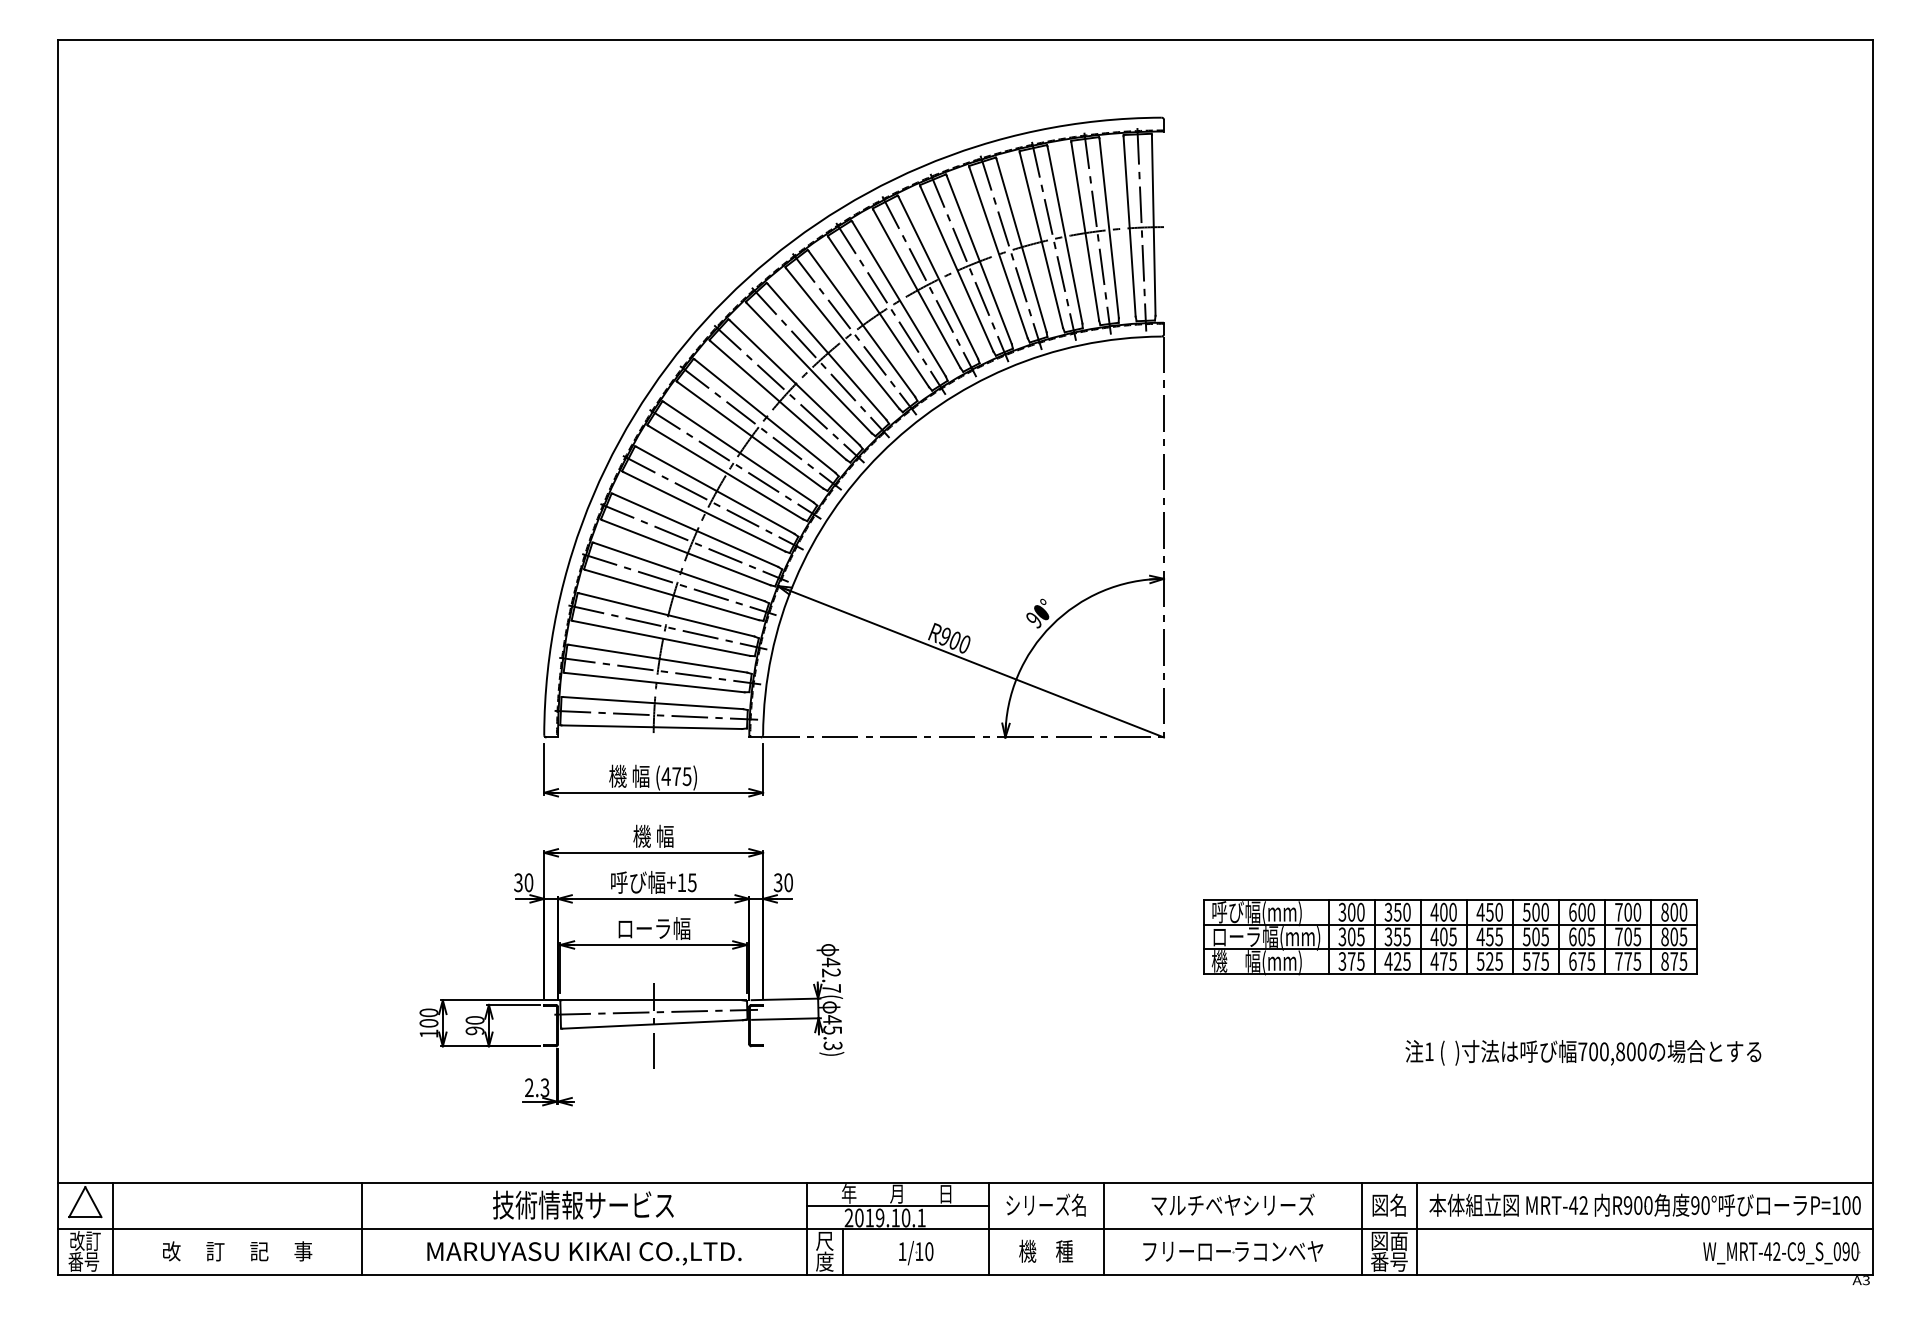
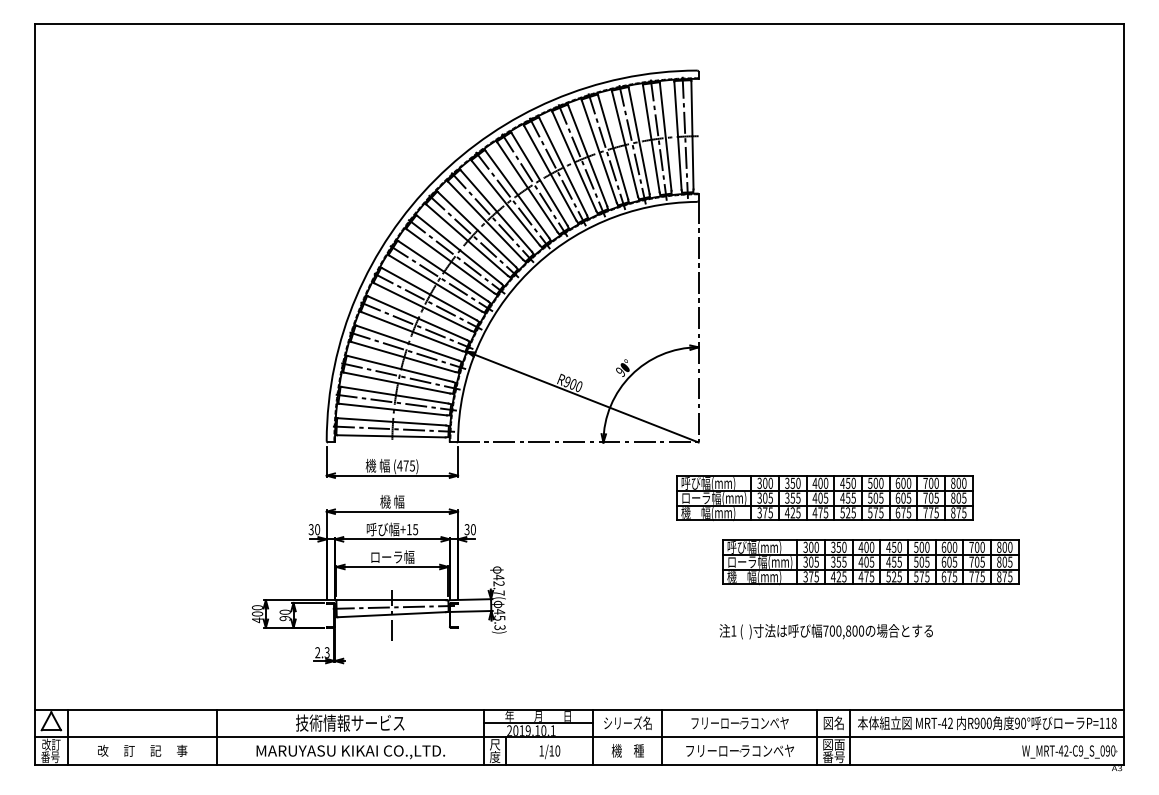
part: (1373, 830) -> (824, 498), added
text: (428, 1034) -> (257, 620), 100 -> 400
text: (1582, 1052) -> (825, 631), moved
text: (1232, 1204) -> (739, 722), マルチベヤシリーズ -> フリーローラコンベヤ
text: (1850, 1204) -> (1110, 722), P=100 -> P=118

